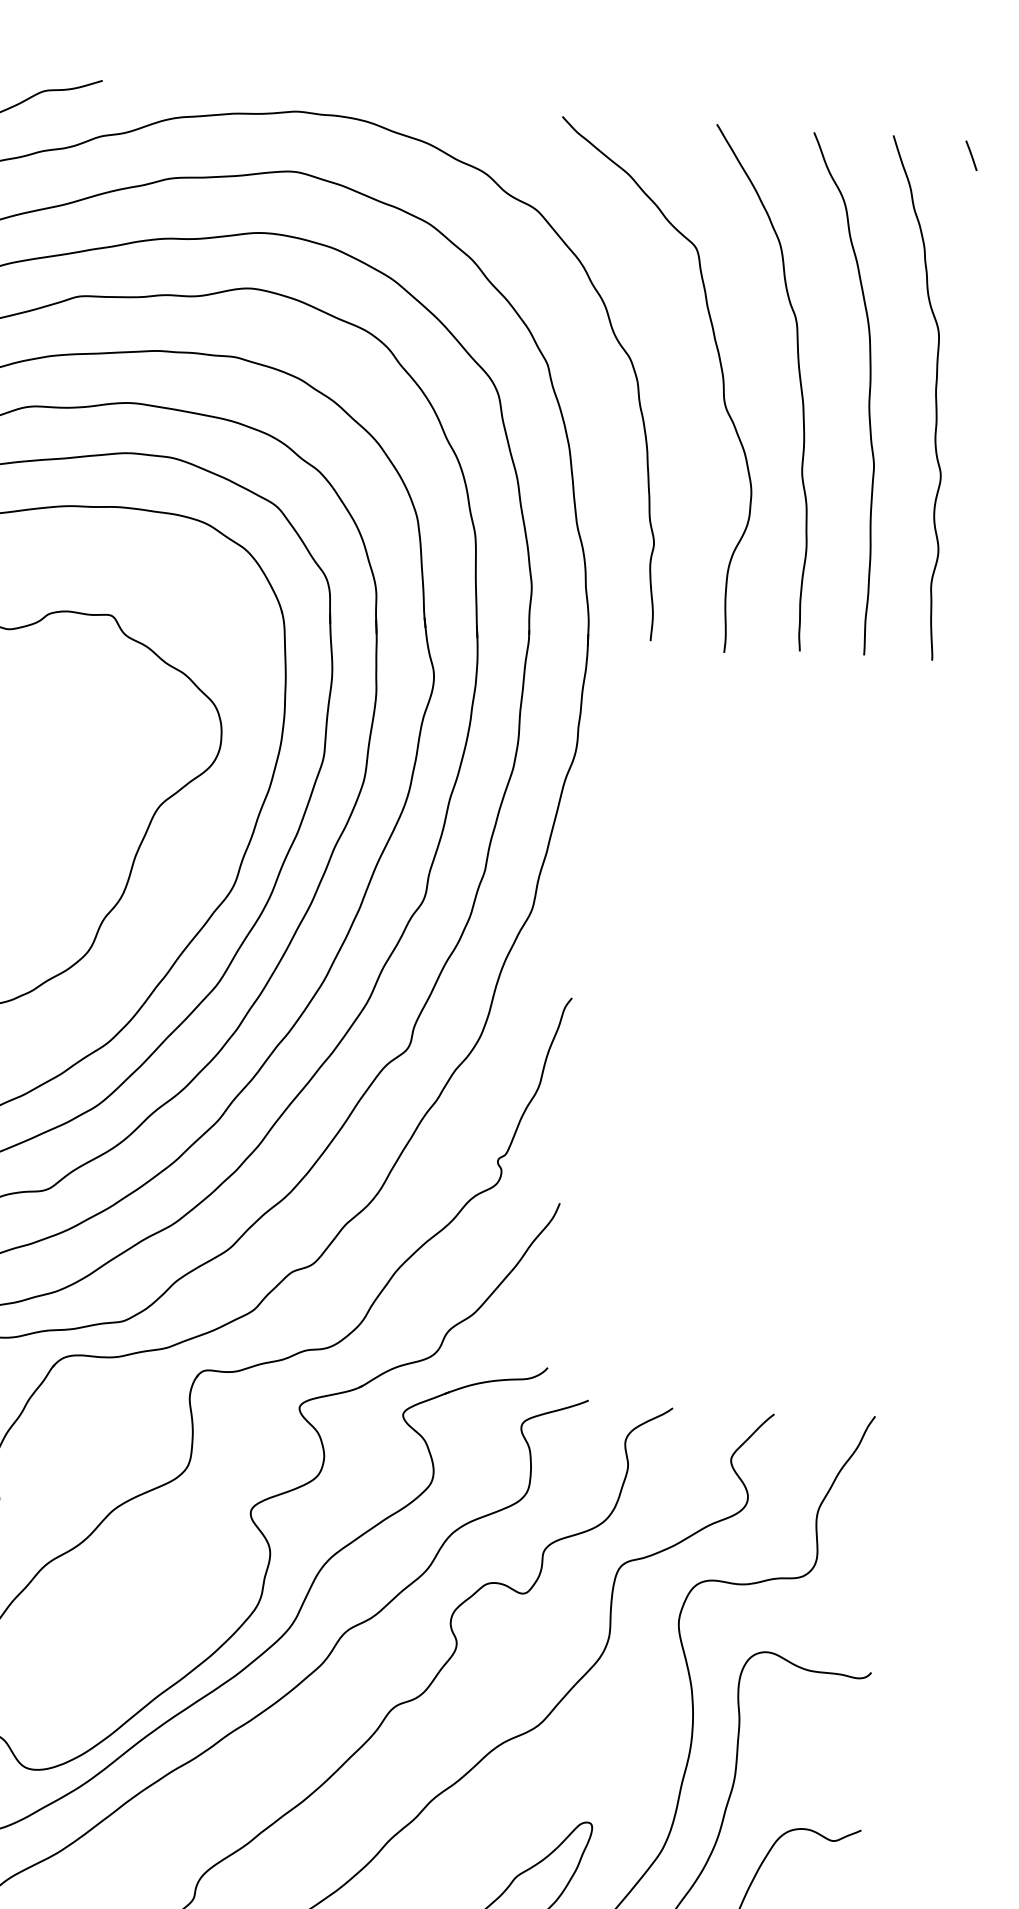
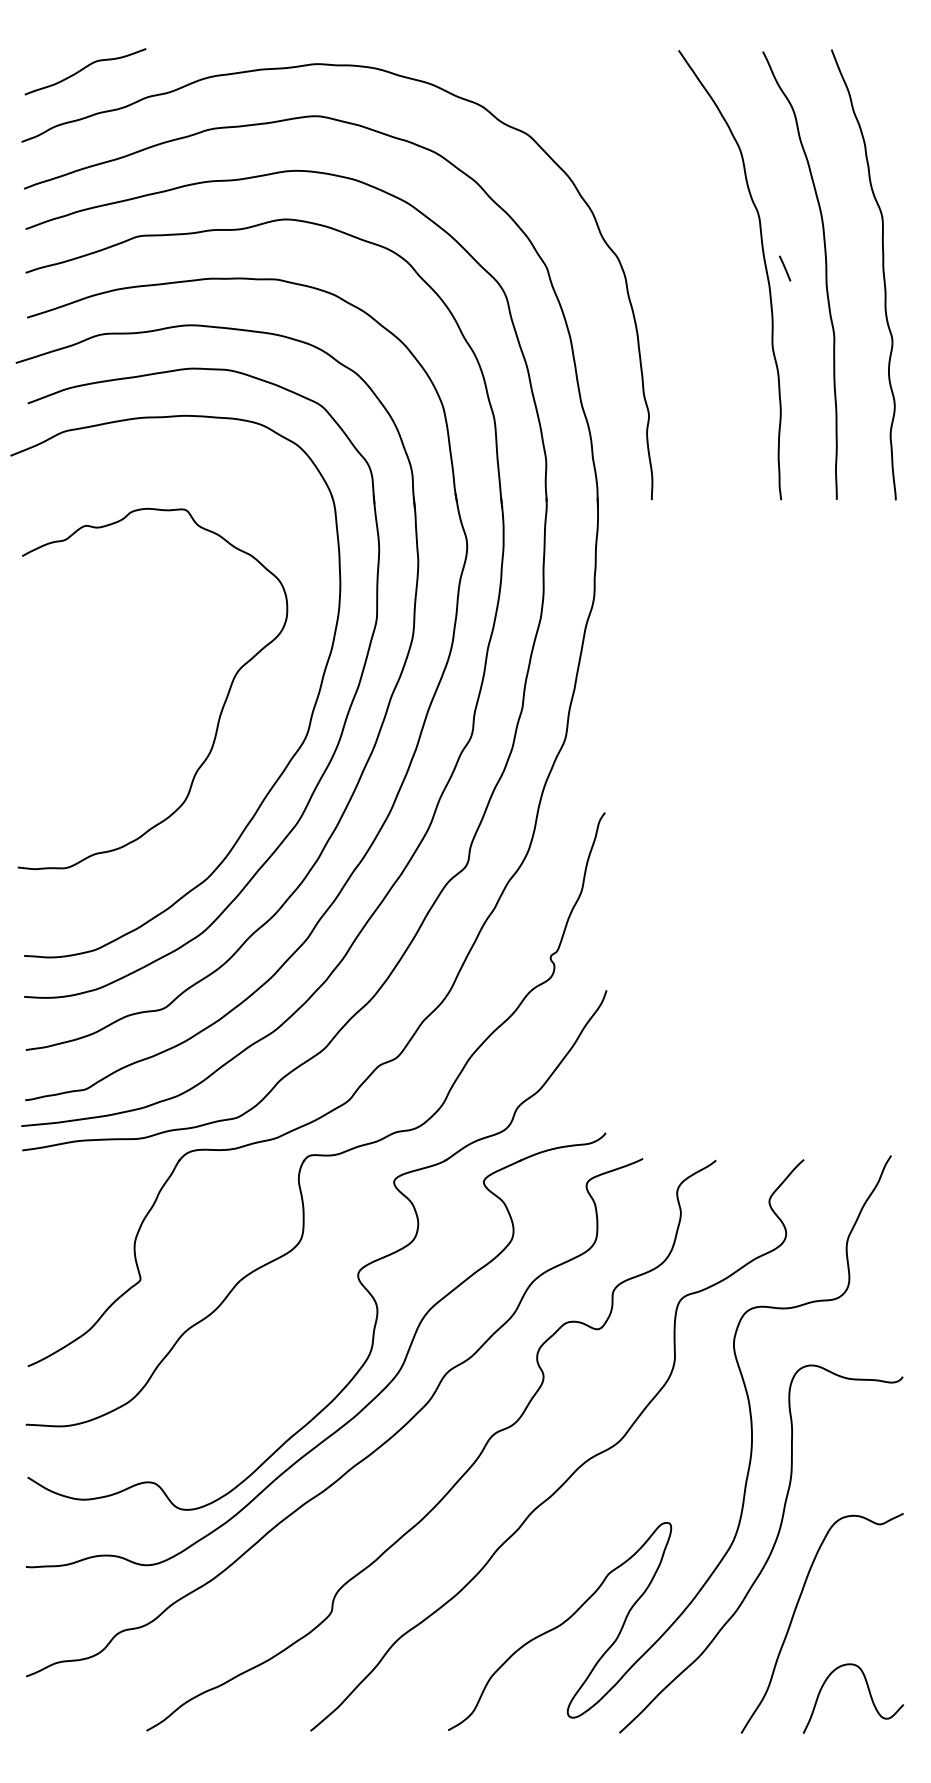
line: (970, 155) -> (784, 268), moved
curve: (720, 371) -> (696, 263), removed

